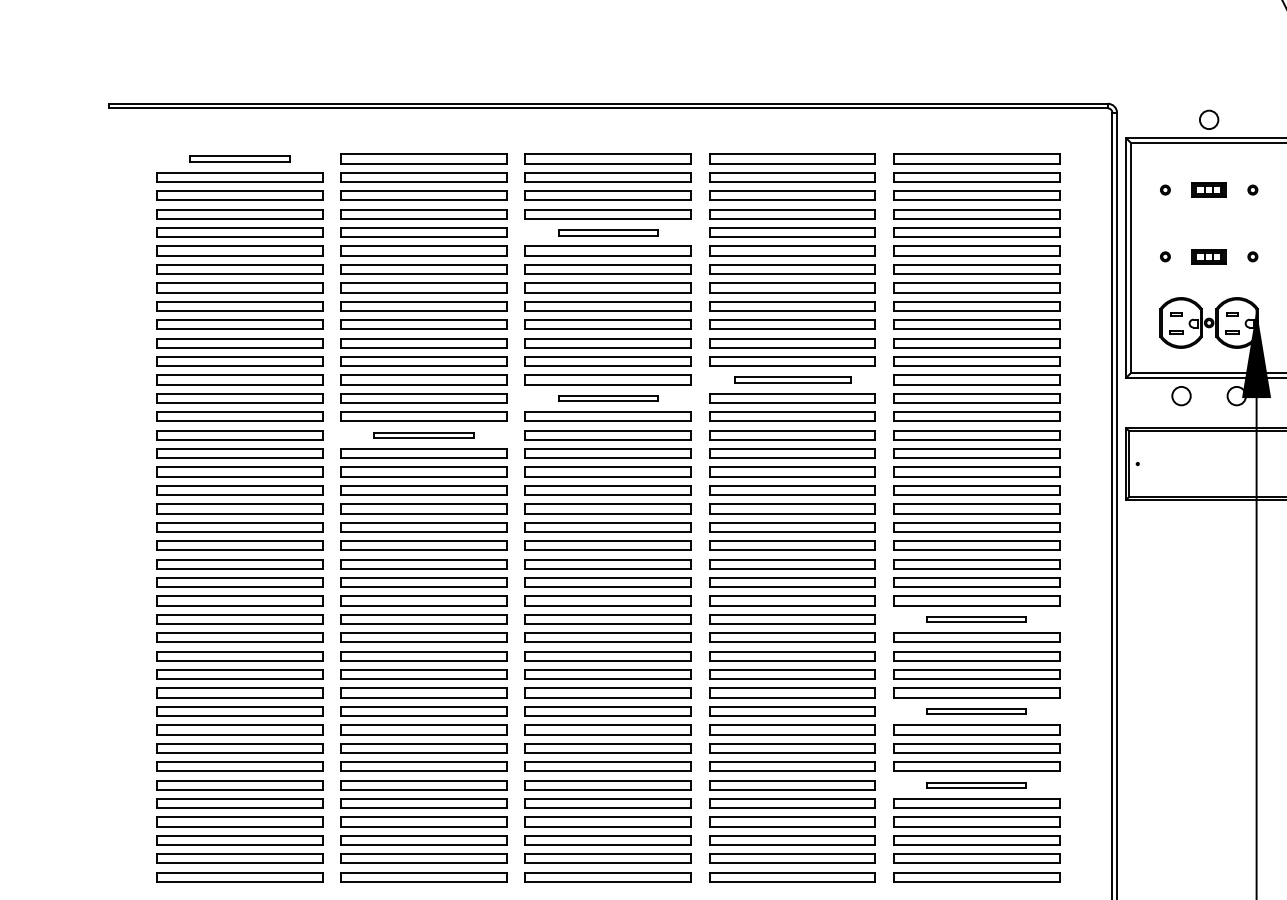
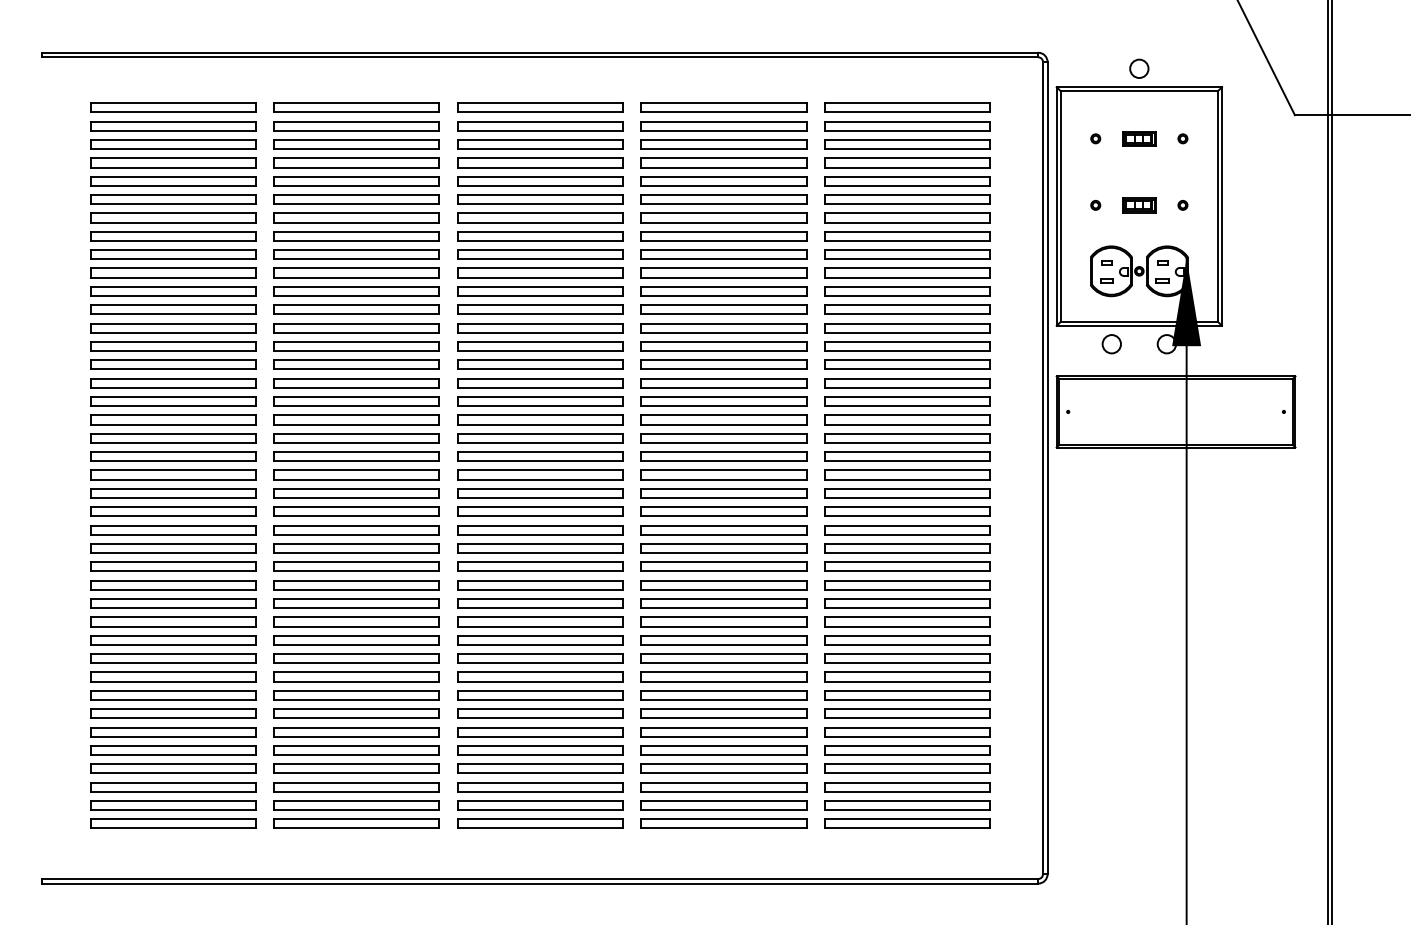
part: (240, 158) -> (173, 107), size x1.67
part: (608, 232) -> (540, 181), size x1.67
part: (792, 380) -> (723, 328), size x1.43
part: (608, 398) -> (540, 346), size x1.67
part: (423, 435) -> (356, 383), size x1.67
part: (976, 619) -> (907, 566), size x1.67
part: (976, 711) -> (907, 658), size x1.67
part: (976, 785) -> (907, 732), size x1.67

